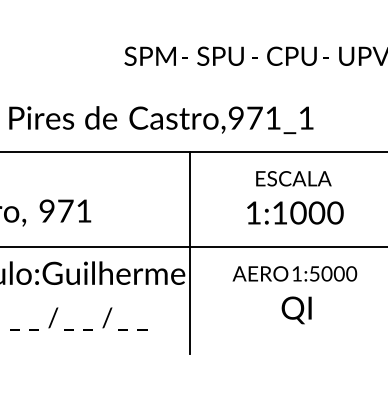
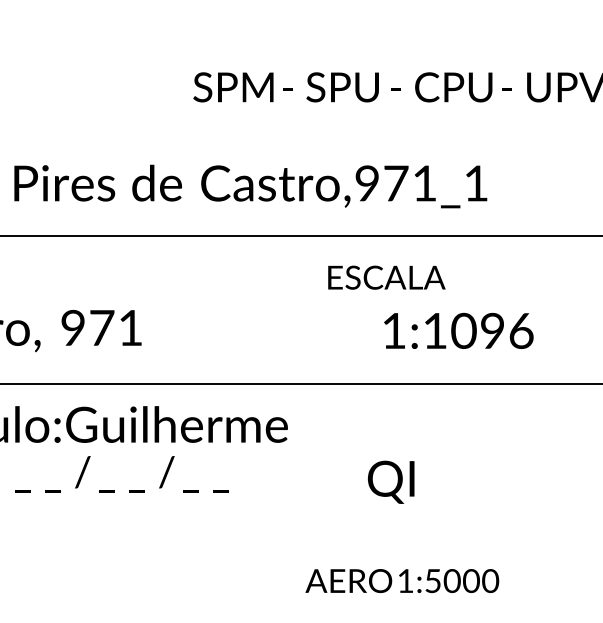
text: (293, 178) -> (386, 277), moved
text: (325, 212) -> (505, 330), 1:1000 -> 1:1096
line: (189, 252) -> (294, 392), removed
text: (294, 273) -> (401, 580), moved
text: (296, 310) -> (390, 482), moved
text: (78, 318) -> (121, 473), moved

